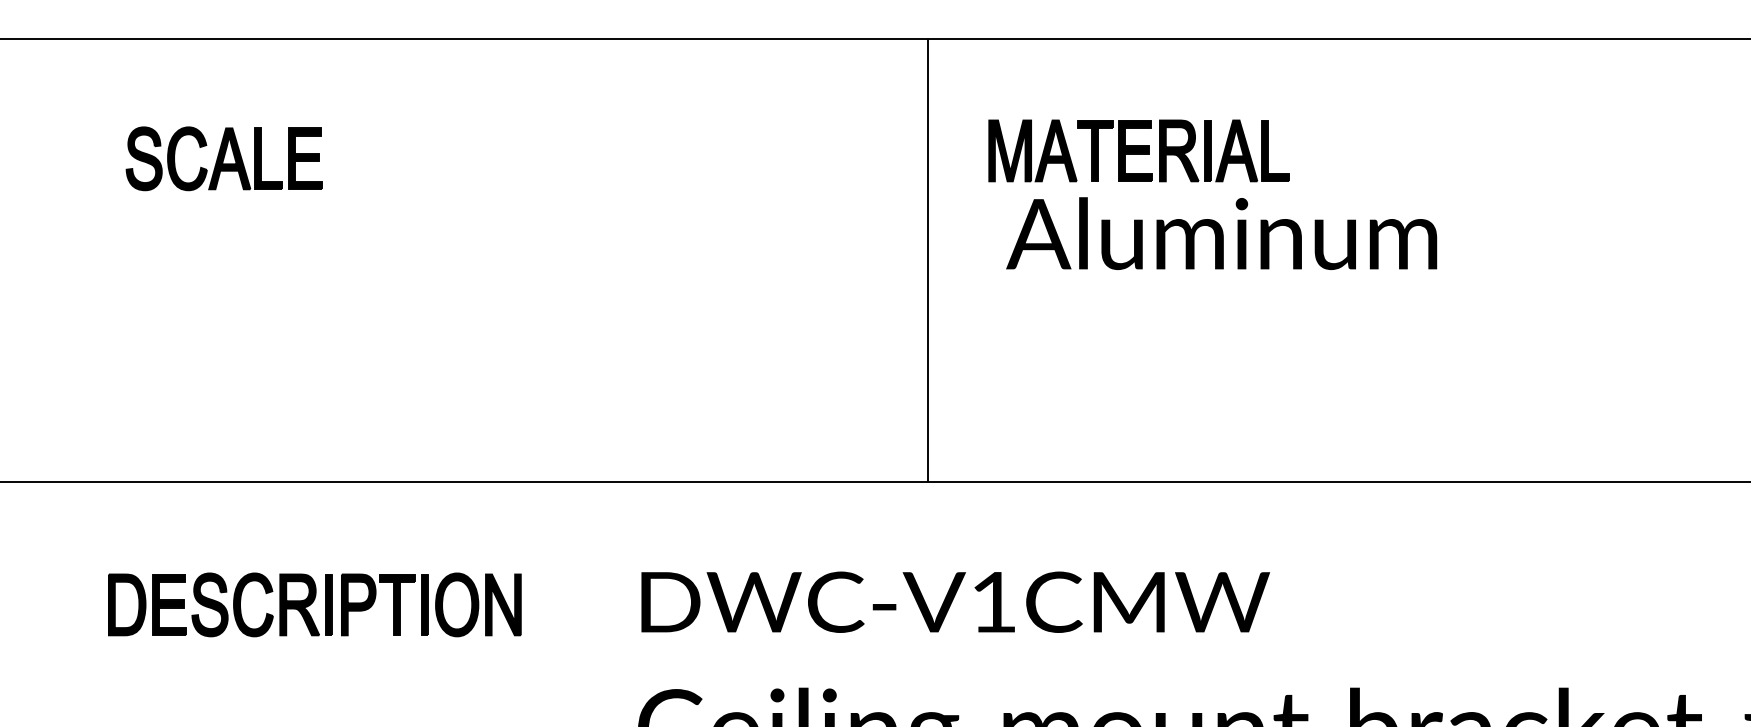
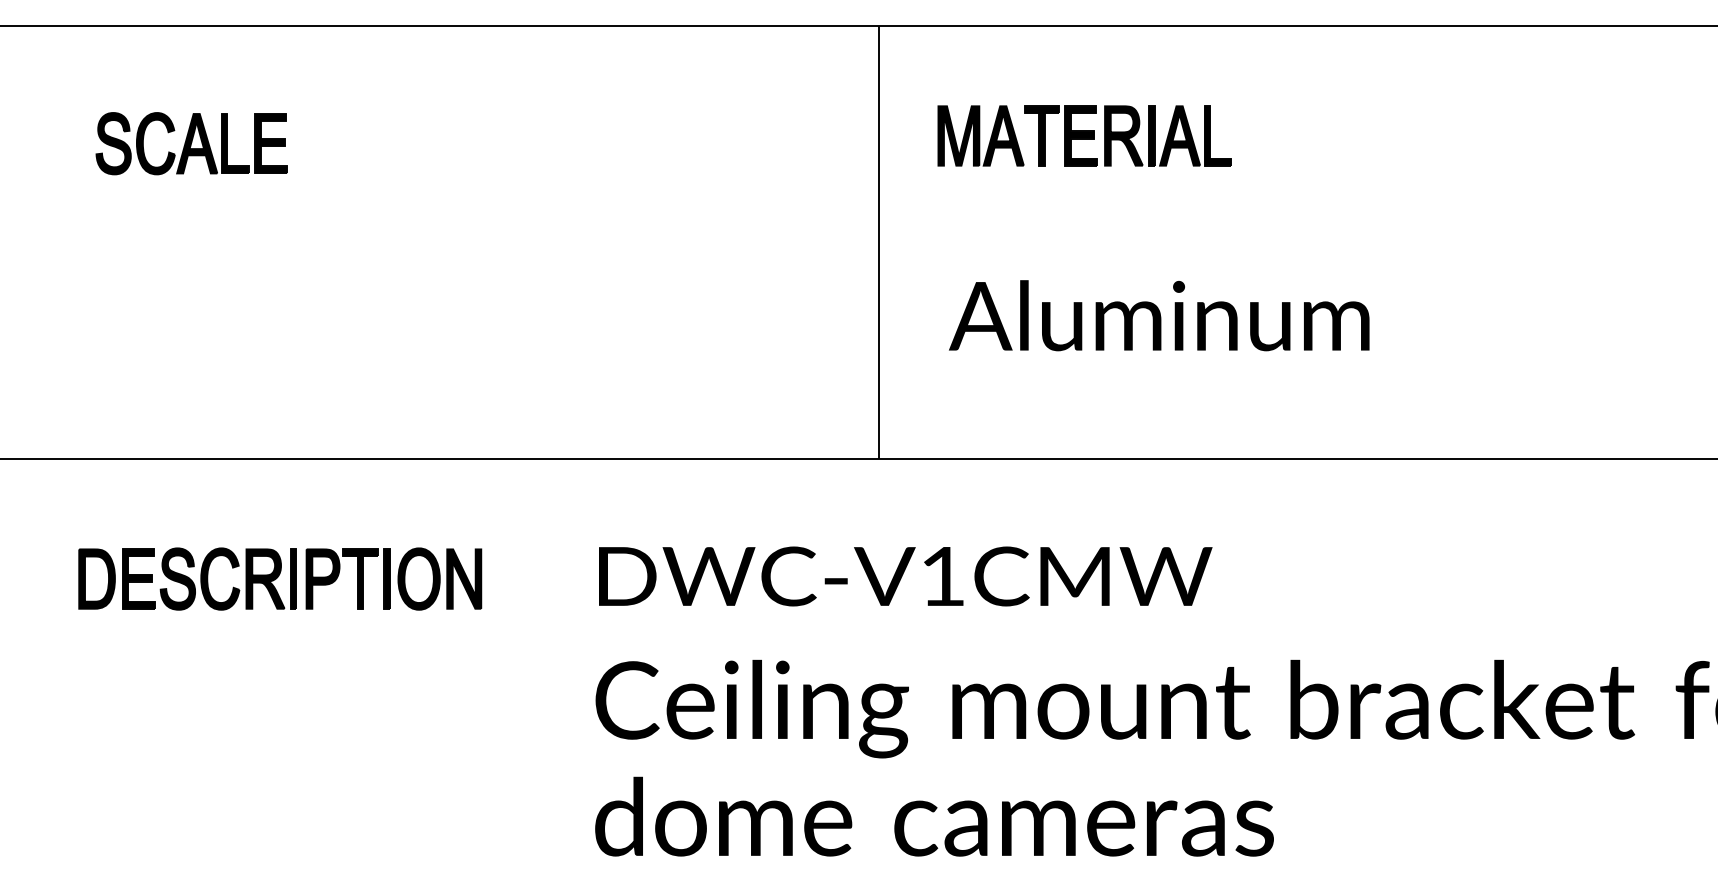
text: (1221, 233) -> (1159, 315), moved

